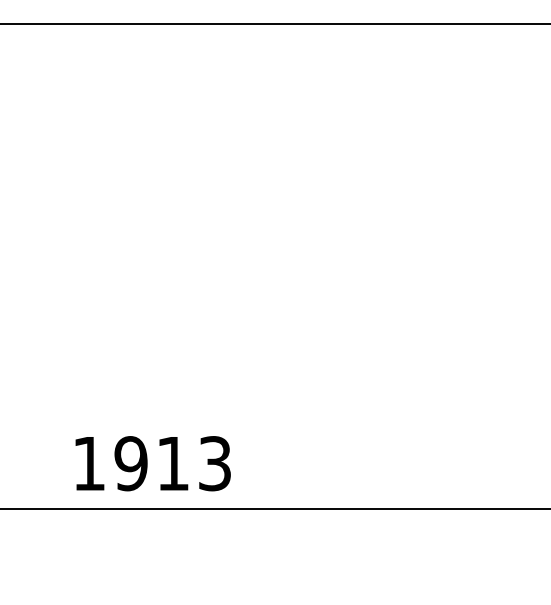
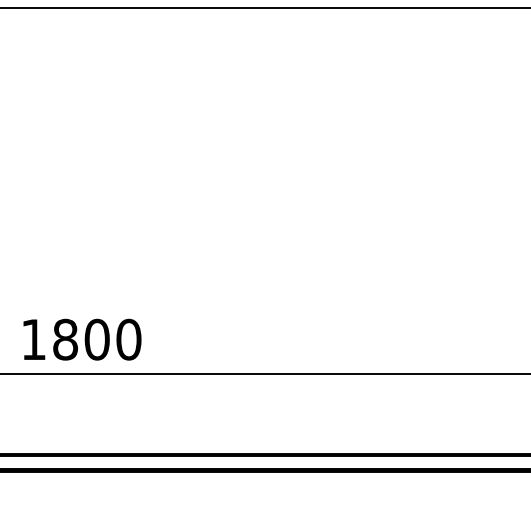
text: (173, 463) -> (97, 339), 1913 -> 1800

